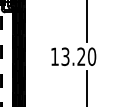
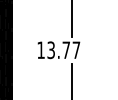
text: (86, 56) -> (71, 50), 13.20 -> 13.77

